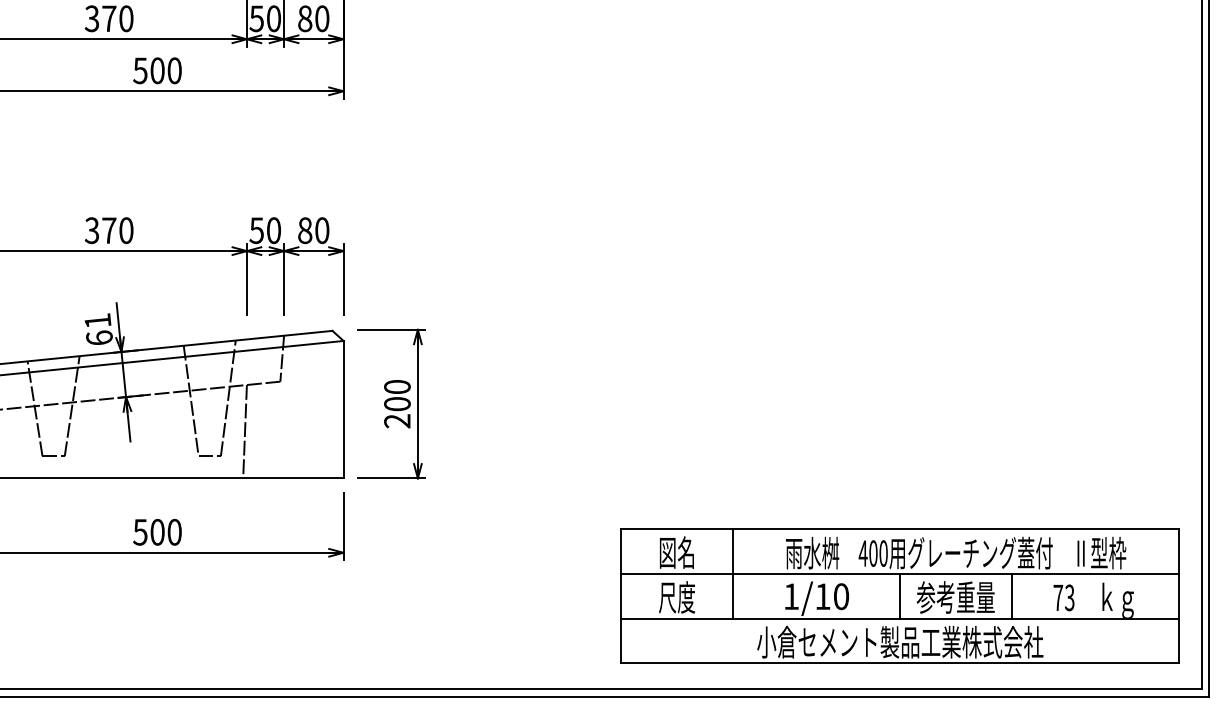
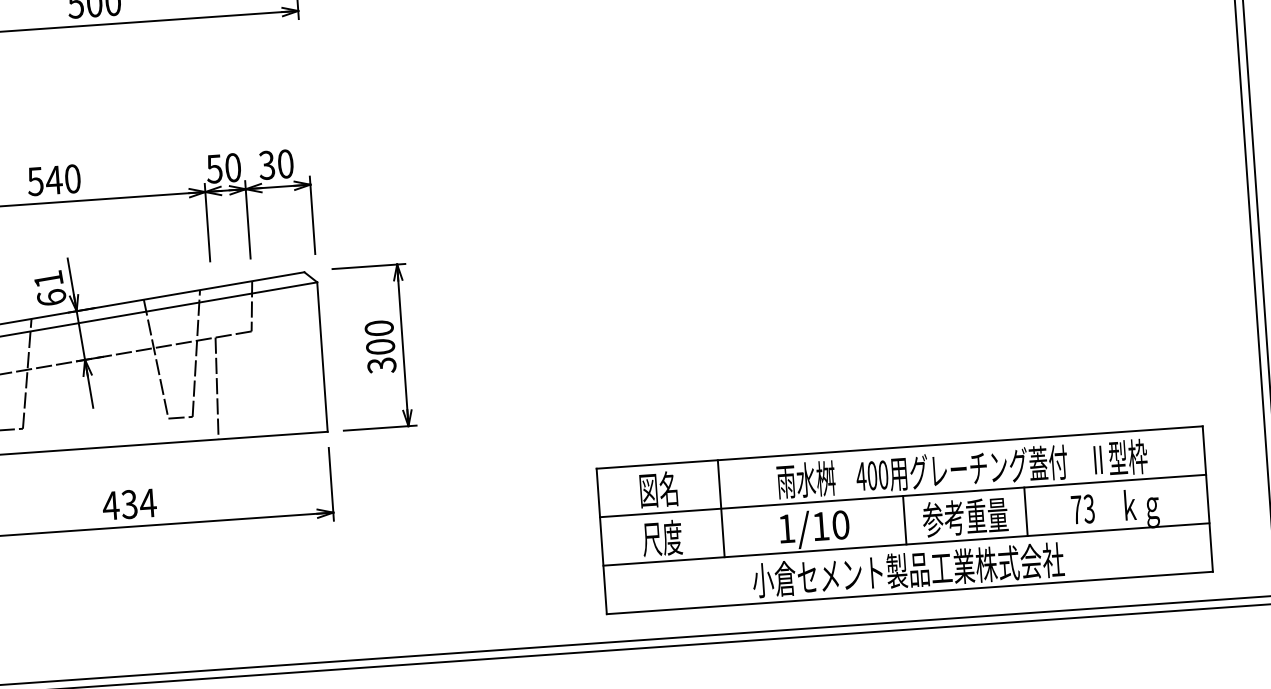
text: (100, 230) -> (44, 180), 370 -> 540
text: (304, 230) -> (266, 165), 80 -> 30
text: (397, 421) -> (382, 365), 200 -> 300
text: (157, 531) -> (129, 503), 500 -> 434
part: (899, 595) -> (903, 519), moved

